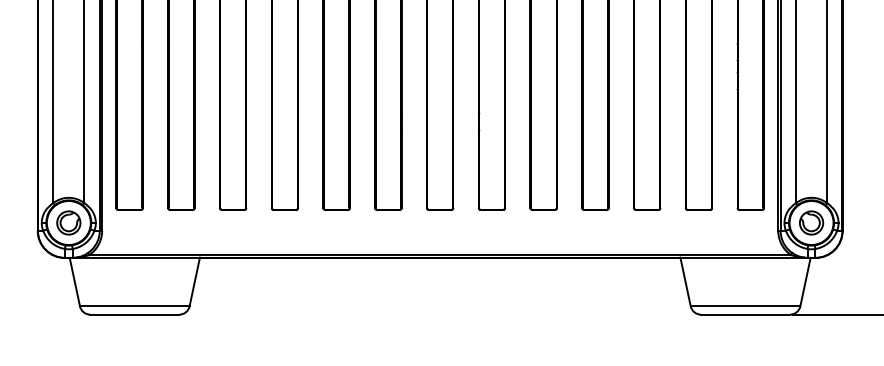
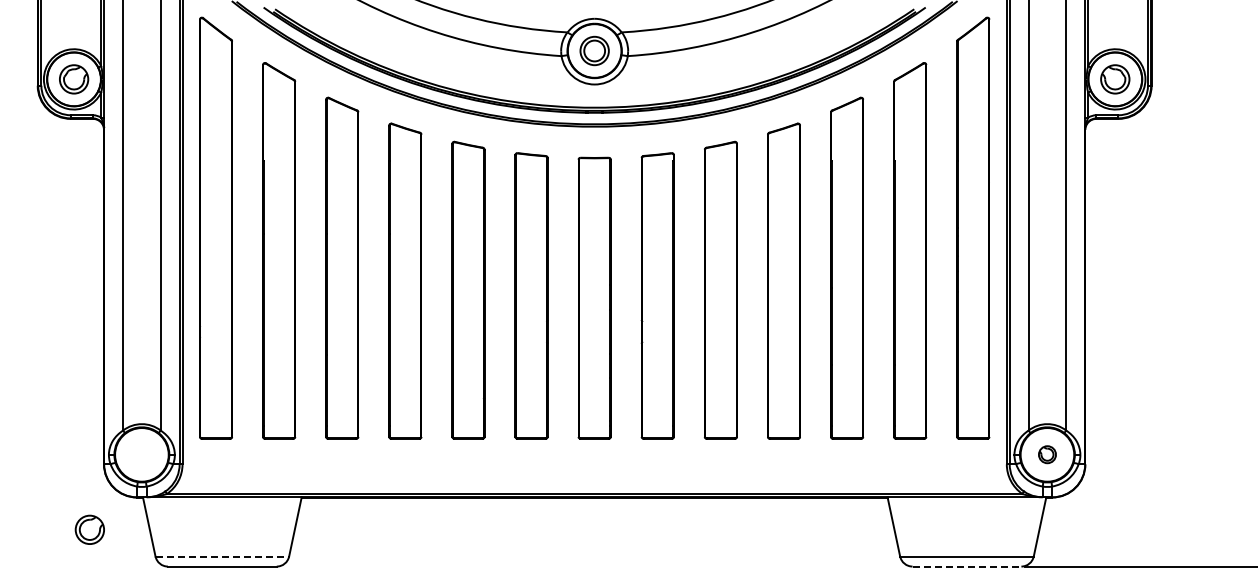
part: (68, 222) -> (89, 529), moved
part: (811, 222) -> (1047, 454), size x0.6
line: (134, 306) -> (222, 556), solid -> dashed
line: (745, 314) -> (967, 566), solid -> dashed

